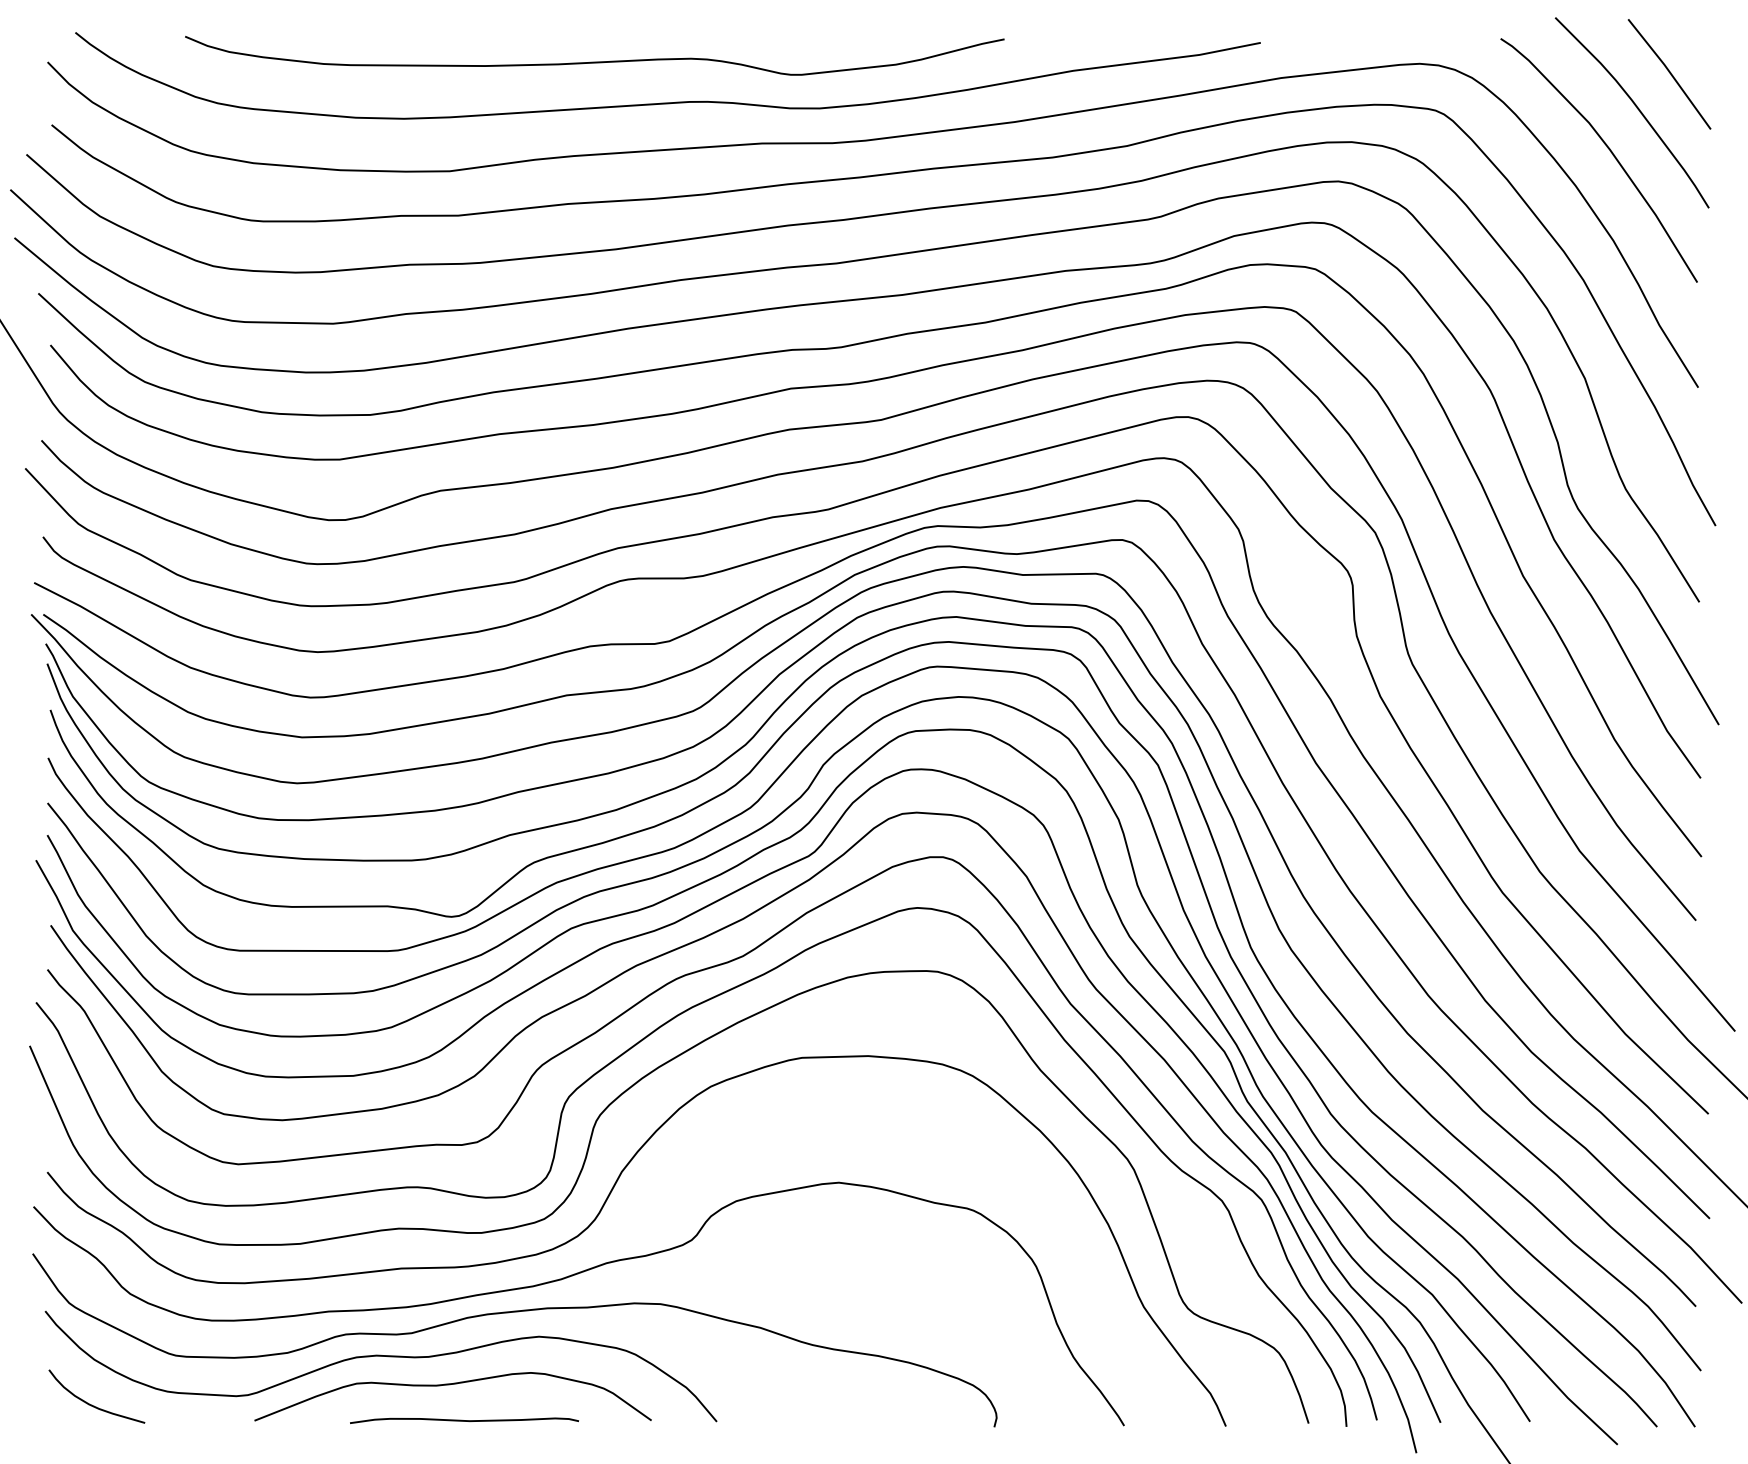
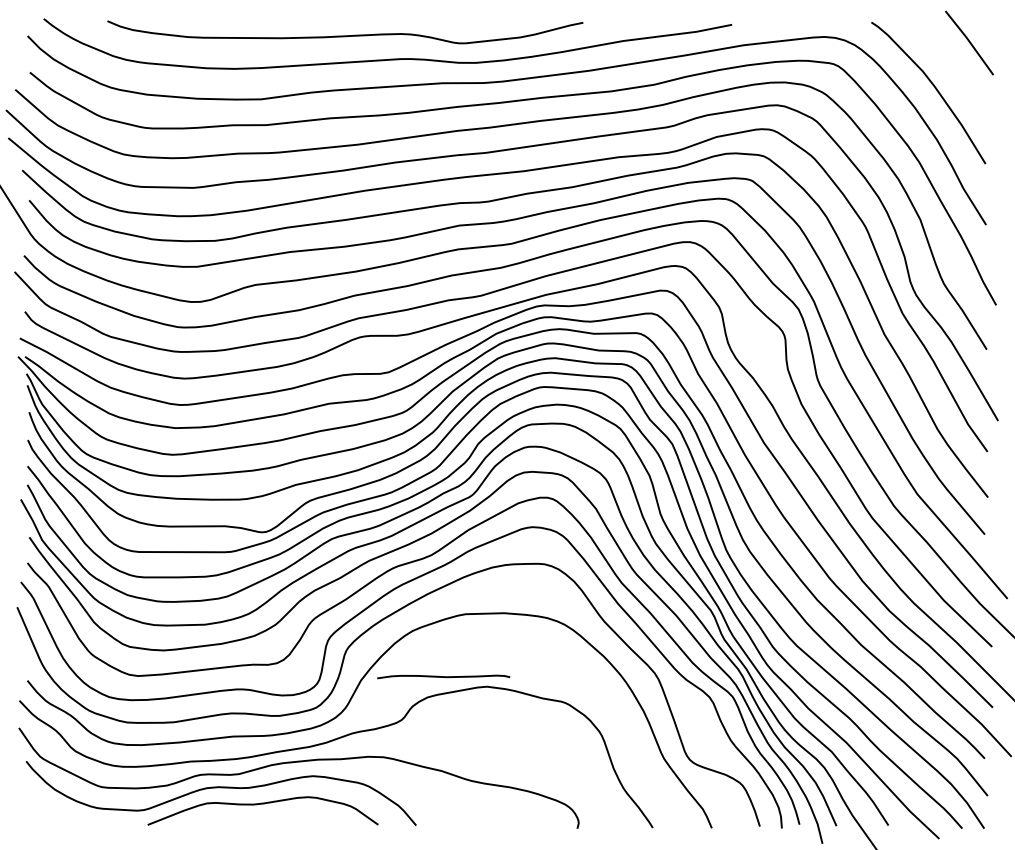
curve: (1635, 107) -> (949, 62), removed
curve: (93, 1404) -> (54, 815), removed
curve: (464, 1419) -> (443, 676), moved

